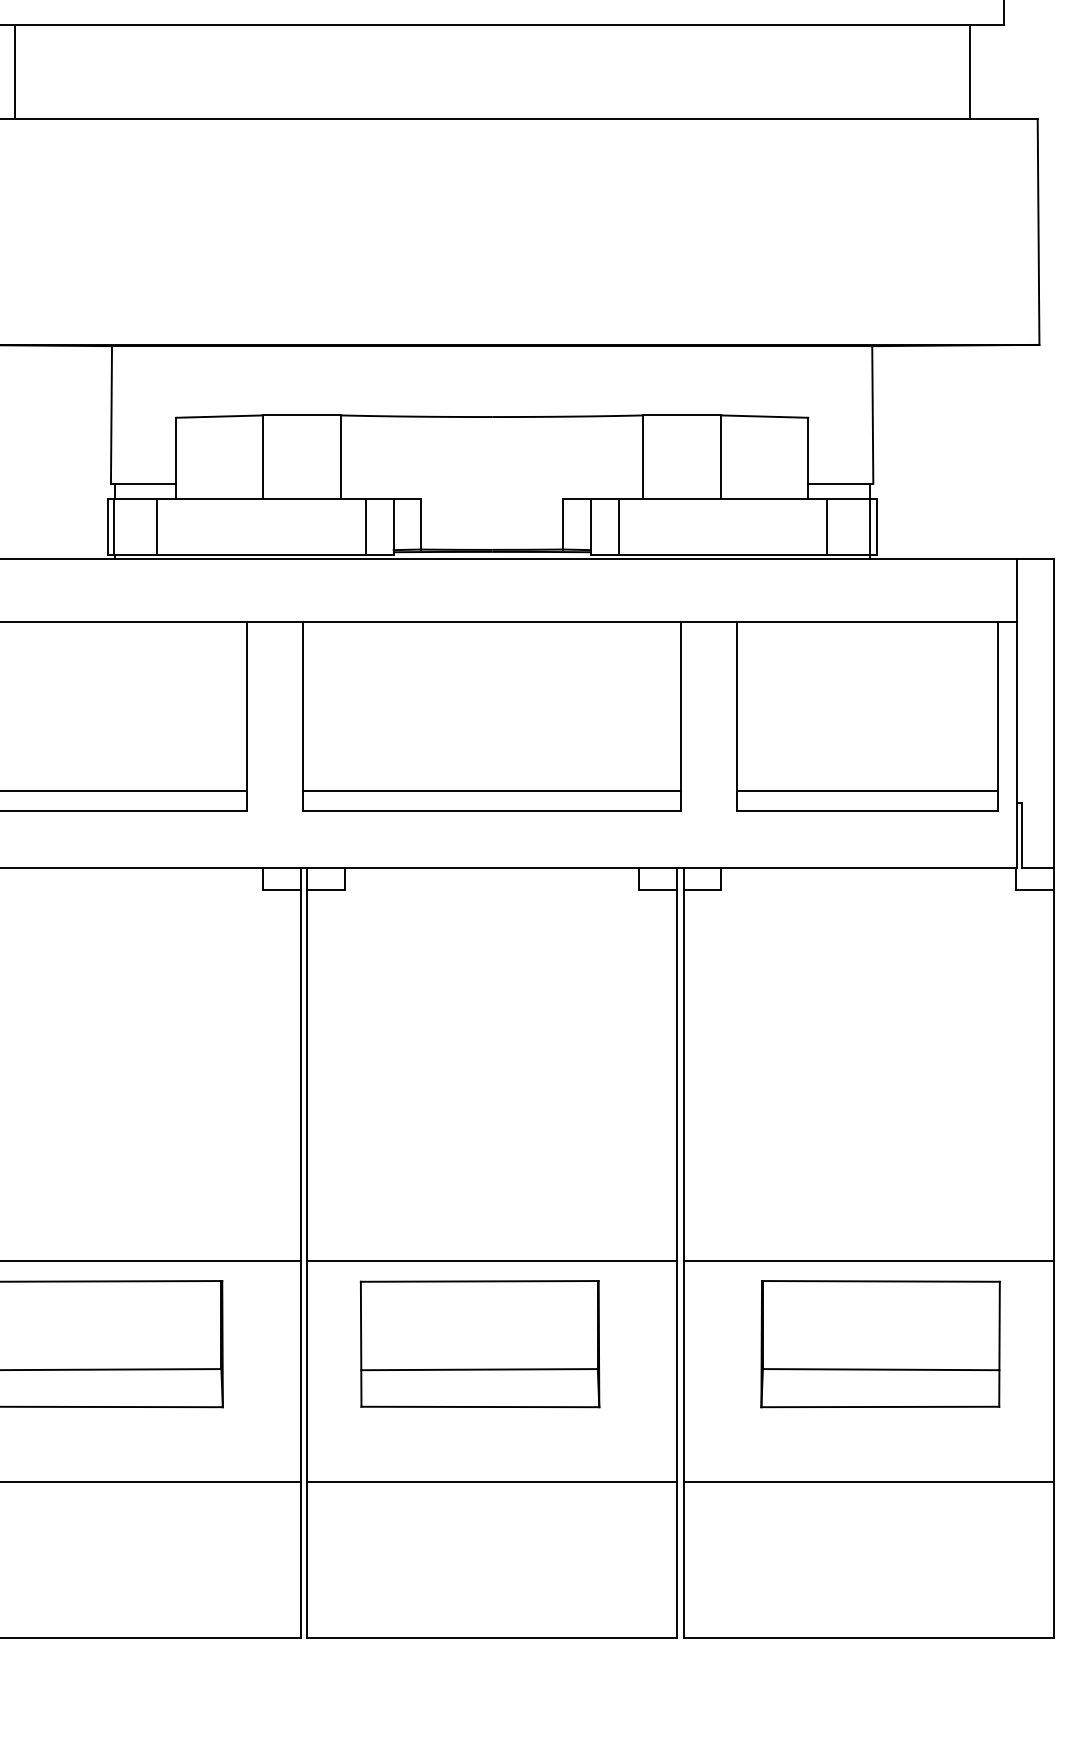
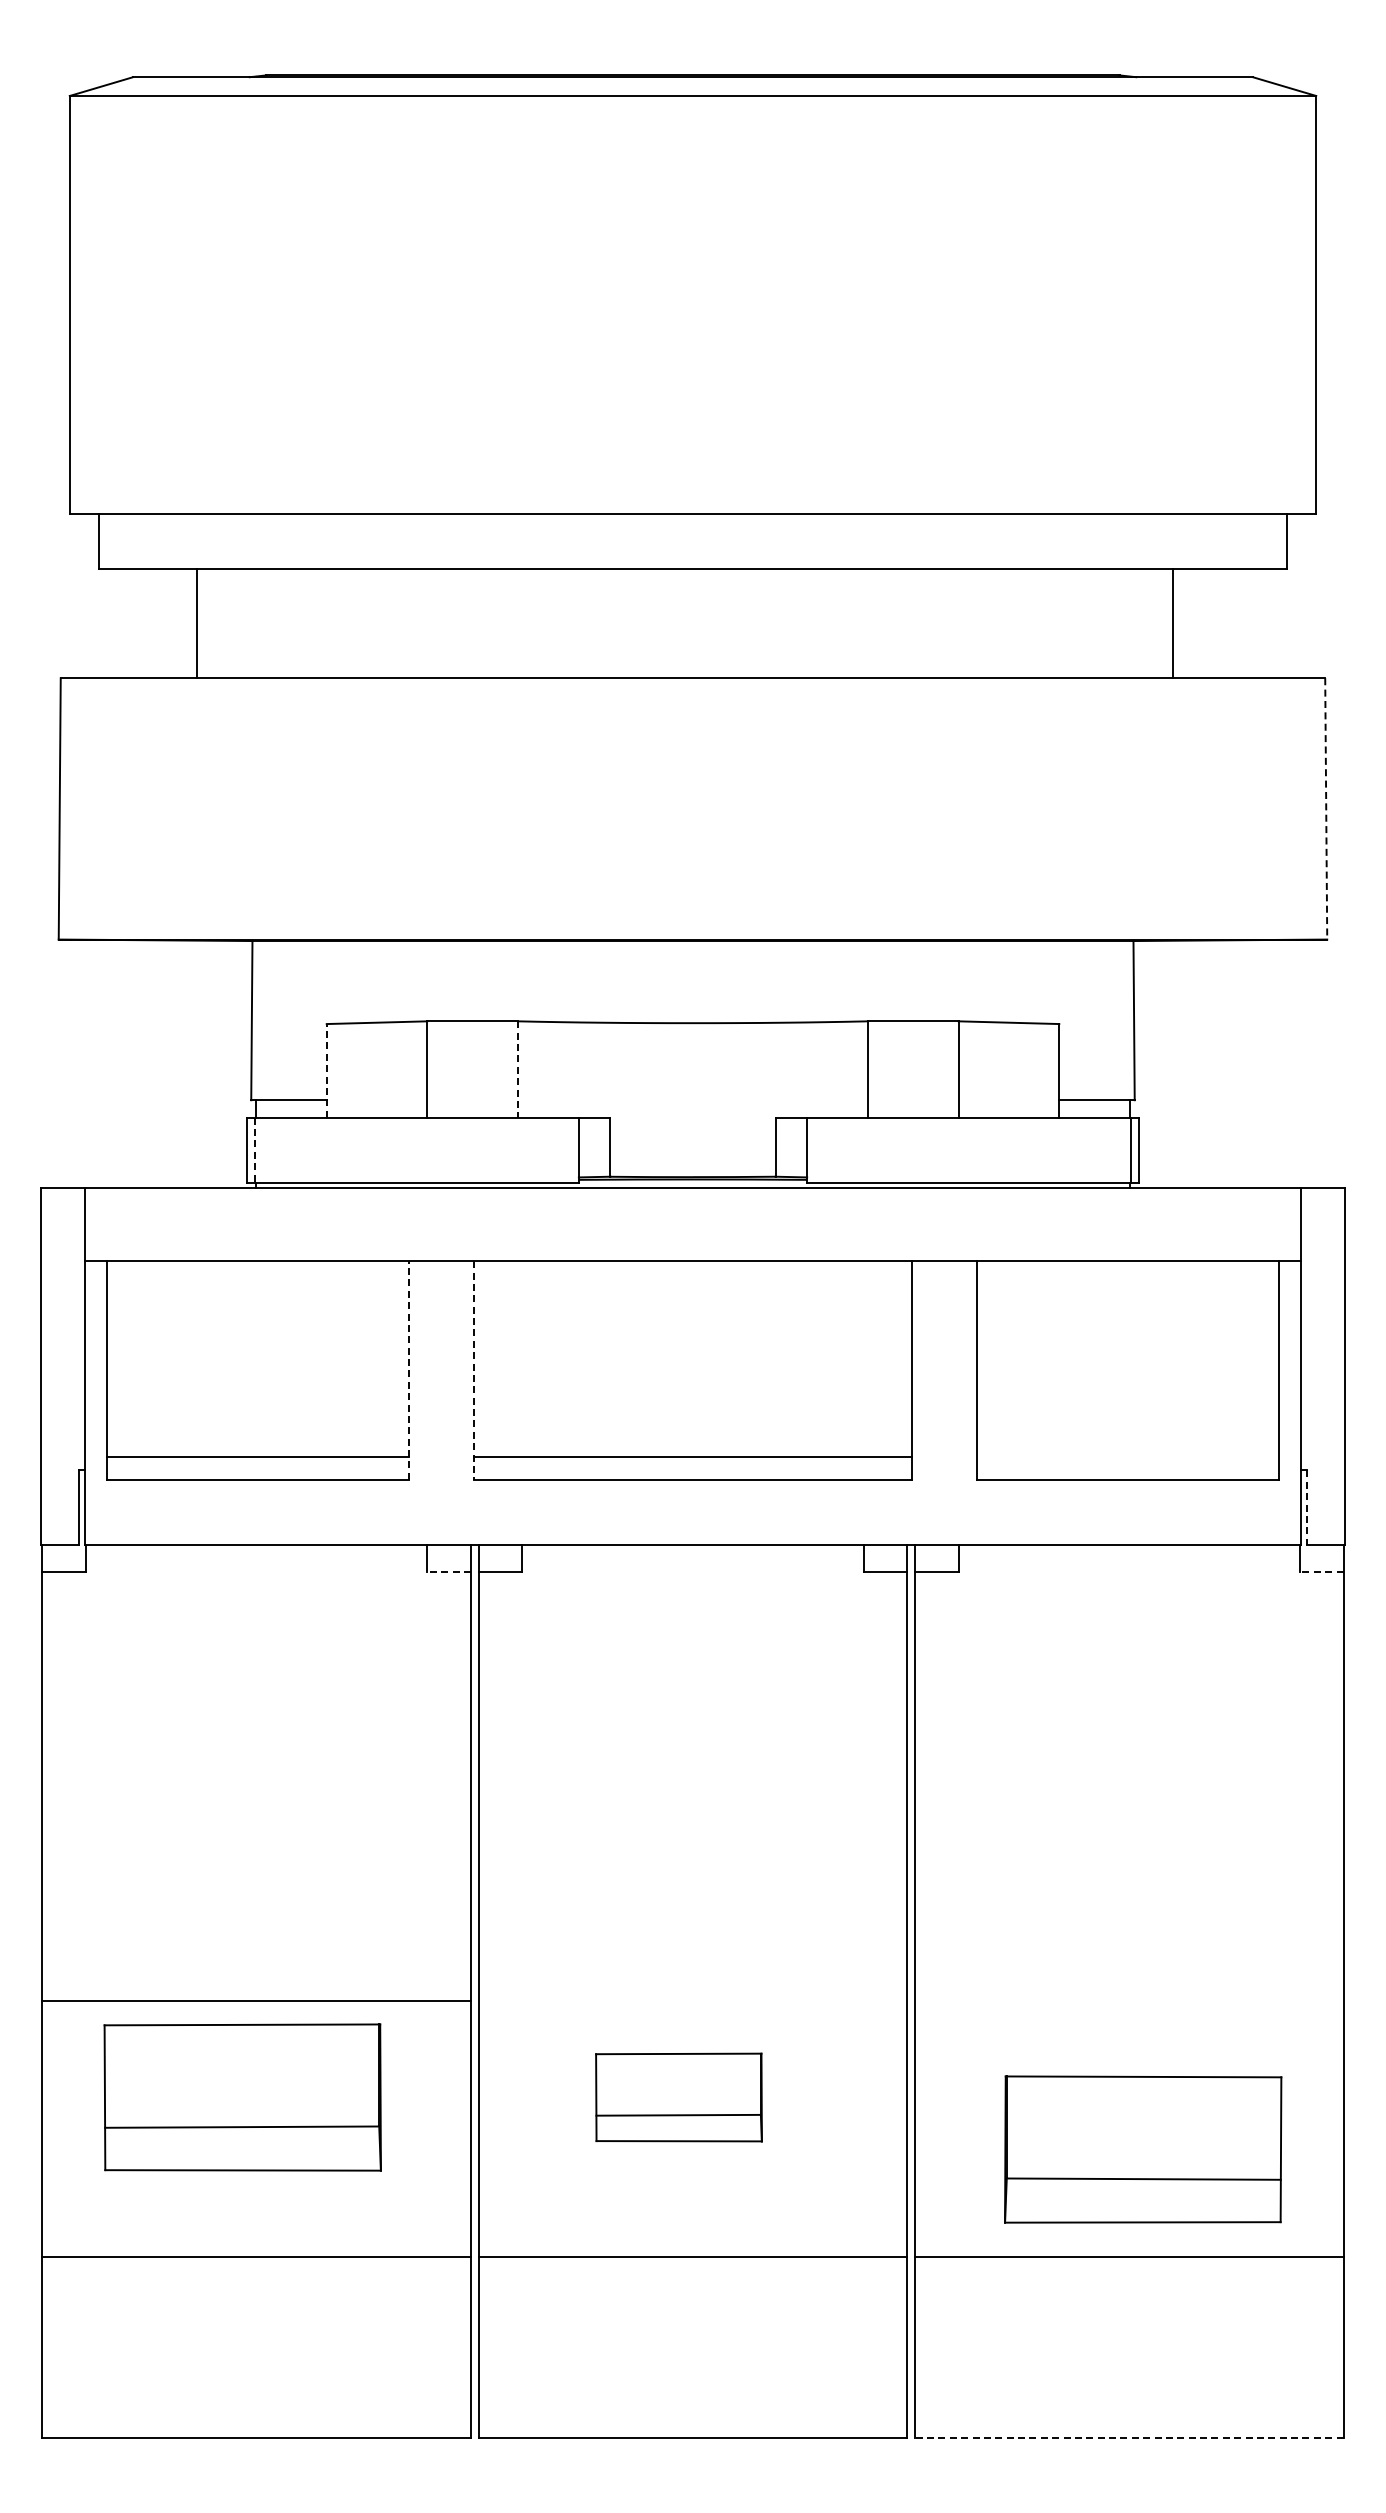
line: (14, 72) -> (196, 623), moved
line: (969, 72) -> (1173, 623), moved
line: (1038, 231) -> (1326, 808), solid -> dashed
line: (175, 457) -> (326, 1070), solid -> dashed
line: (341, 457) -> (518, 1070), solid -> dashed
line: (113, 526) -> (254, 1150), solid -> dashed
line: (156, 526) -> (304, 1150), removed
line: (365, 526) -> (546, 1150), removed
line: (618, 526) -> (839, 1150), removed
line: (827, 526) -> (1081, 1150), removed
line: (246, 716) -> (408, 1370), solid -> dashed
line: (303, 717) -> (474, 1371), solid -> dashed
line: (867, 791) -> (1128, 1457), removed
line: (1022, 834) -> (1307, 1507), solid -> dashed
line: (282, 890) -> (449, 1571), solid -> dashed
line: (1034, 890) -> (1321, 1571), solid -> dashed
line: (491, 1260) -> (692, 2000), removed
line: (867, 1260) -> (1128, 2000), removed
part: (479, 1344) -> (678, 2097), size x0.6
part: (880, 1344) -> (1143, 2149), moved
line: (867, 1637) -> (1128, 2437), solid -> dashed

